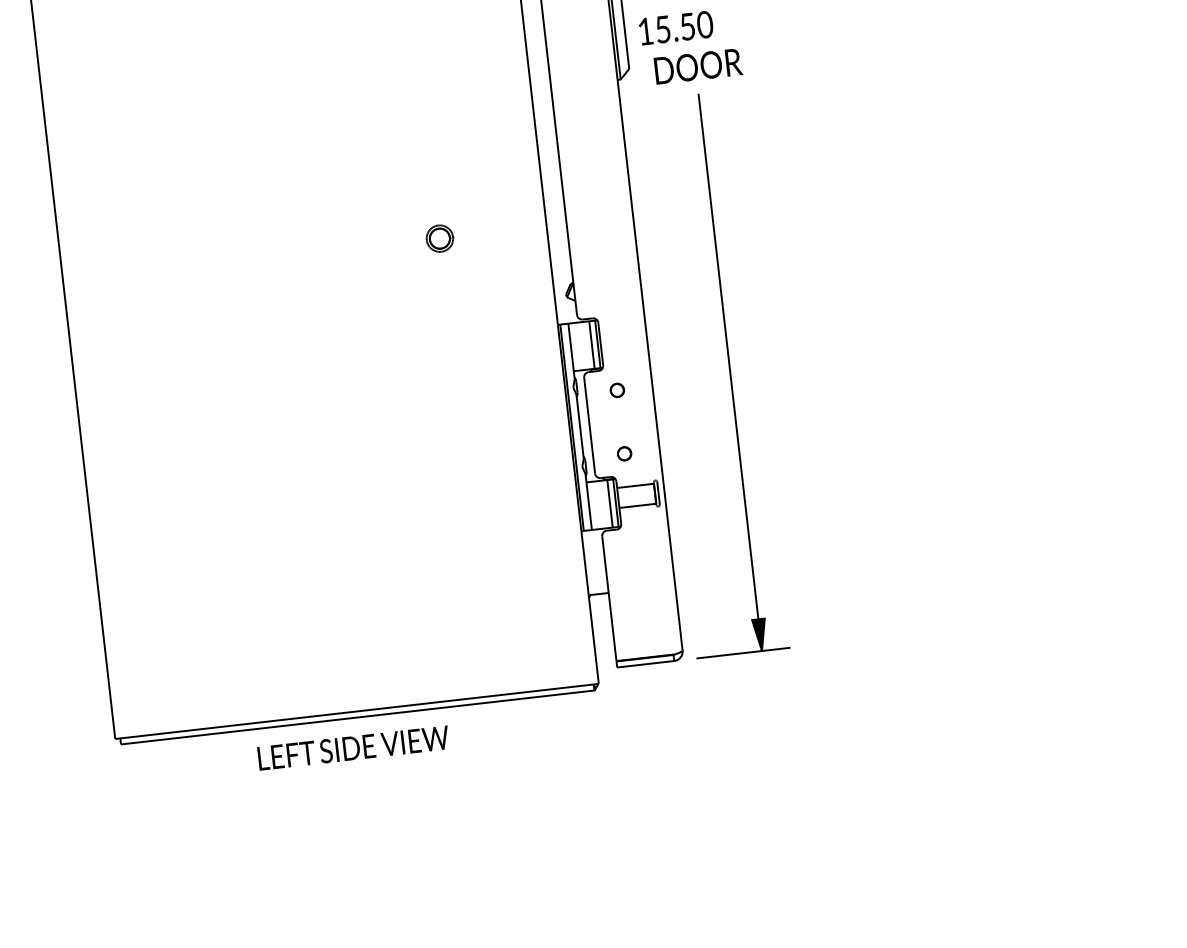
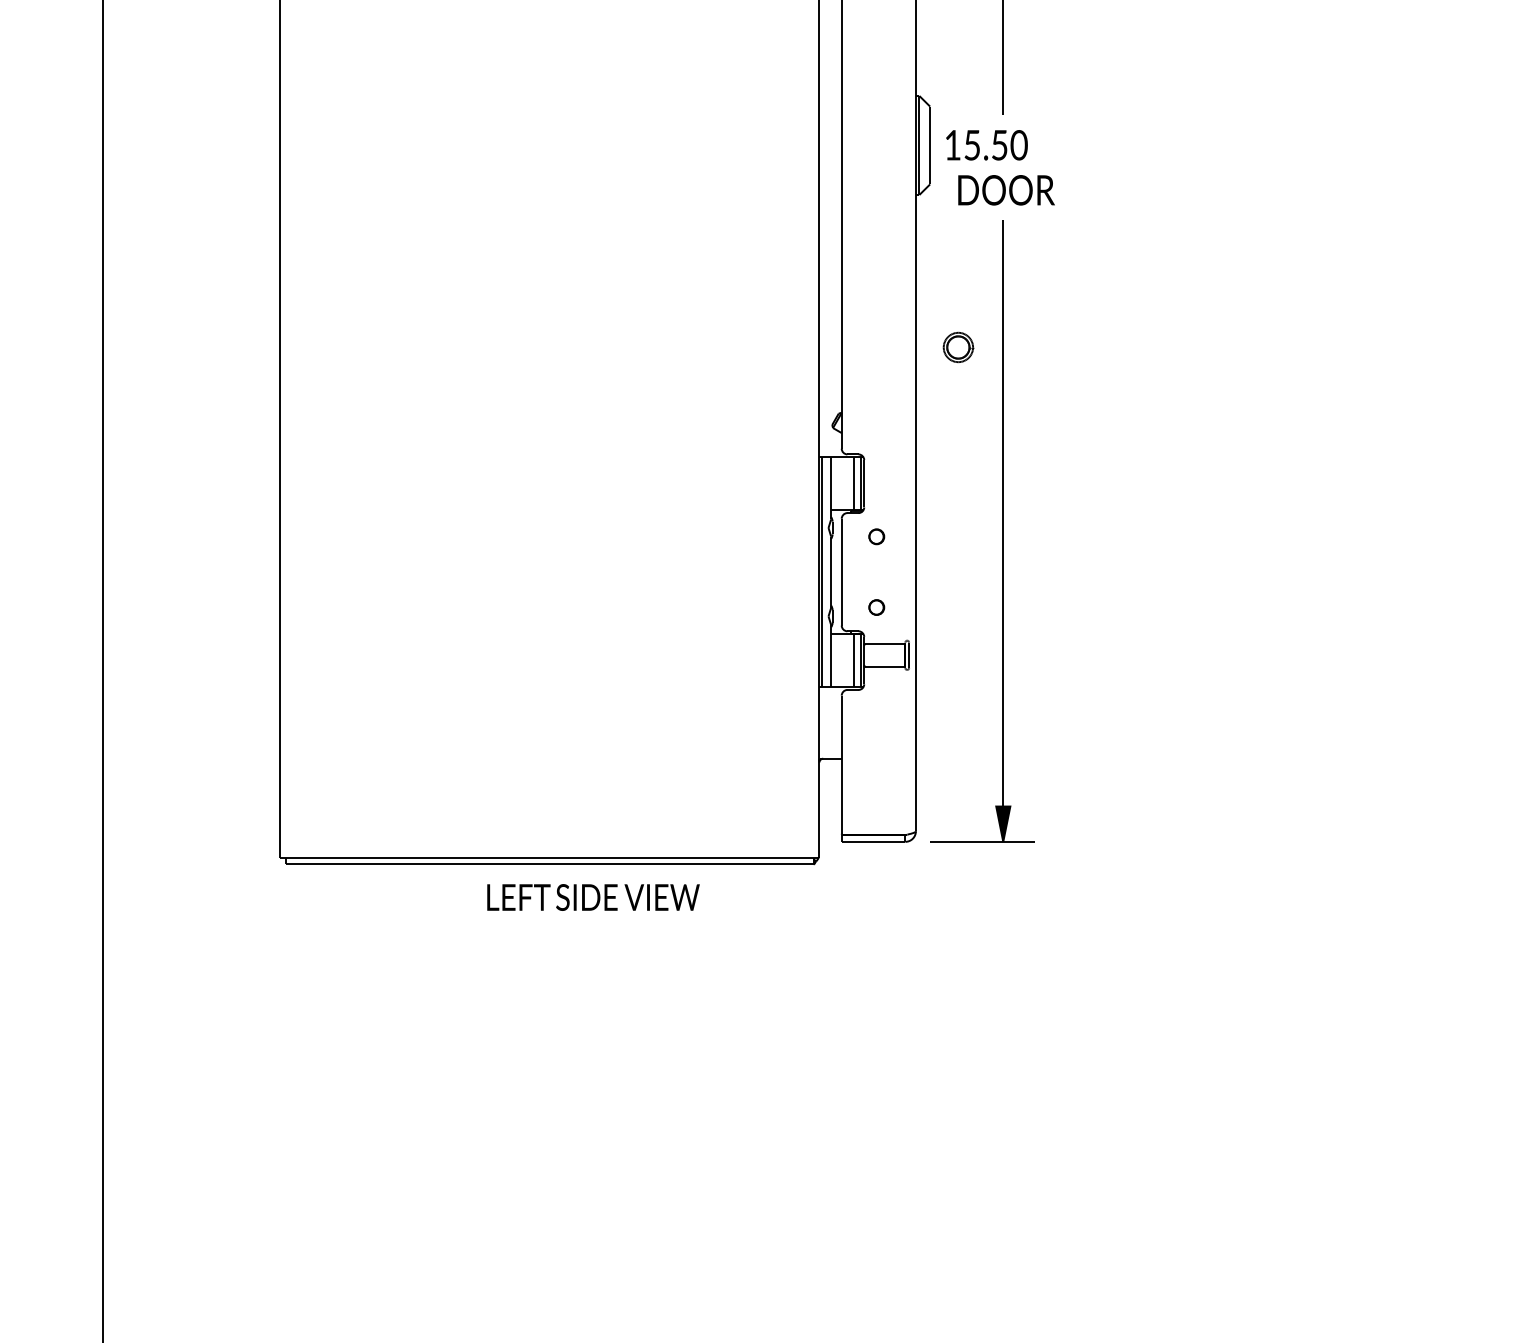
part: (440, 238) -> (958, 347), moved
text: (353, 748) -> (593, 897), moved

